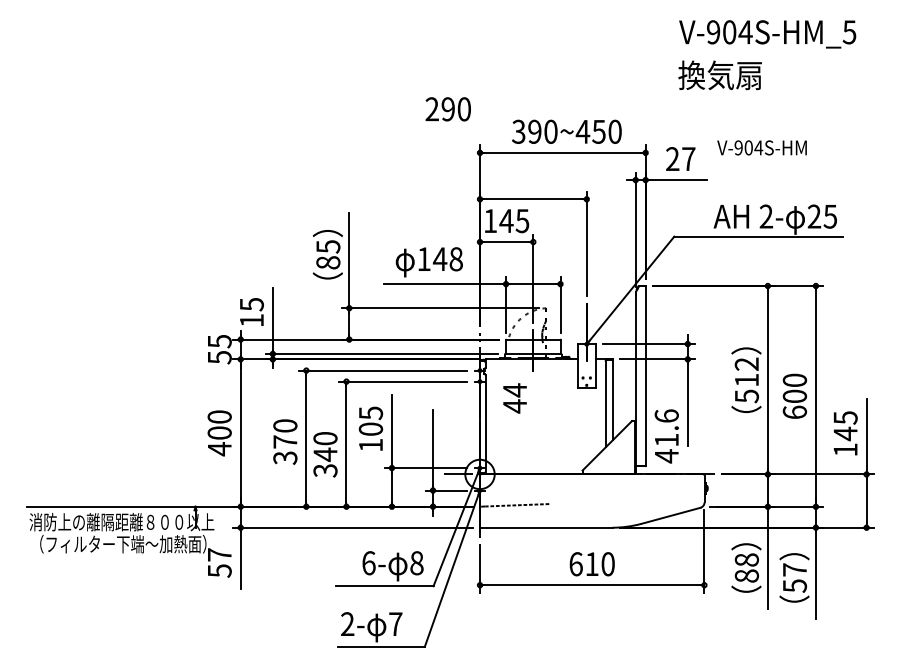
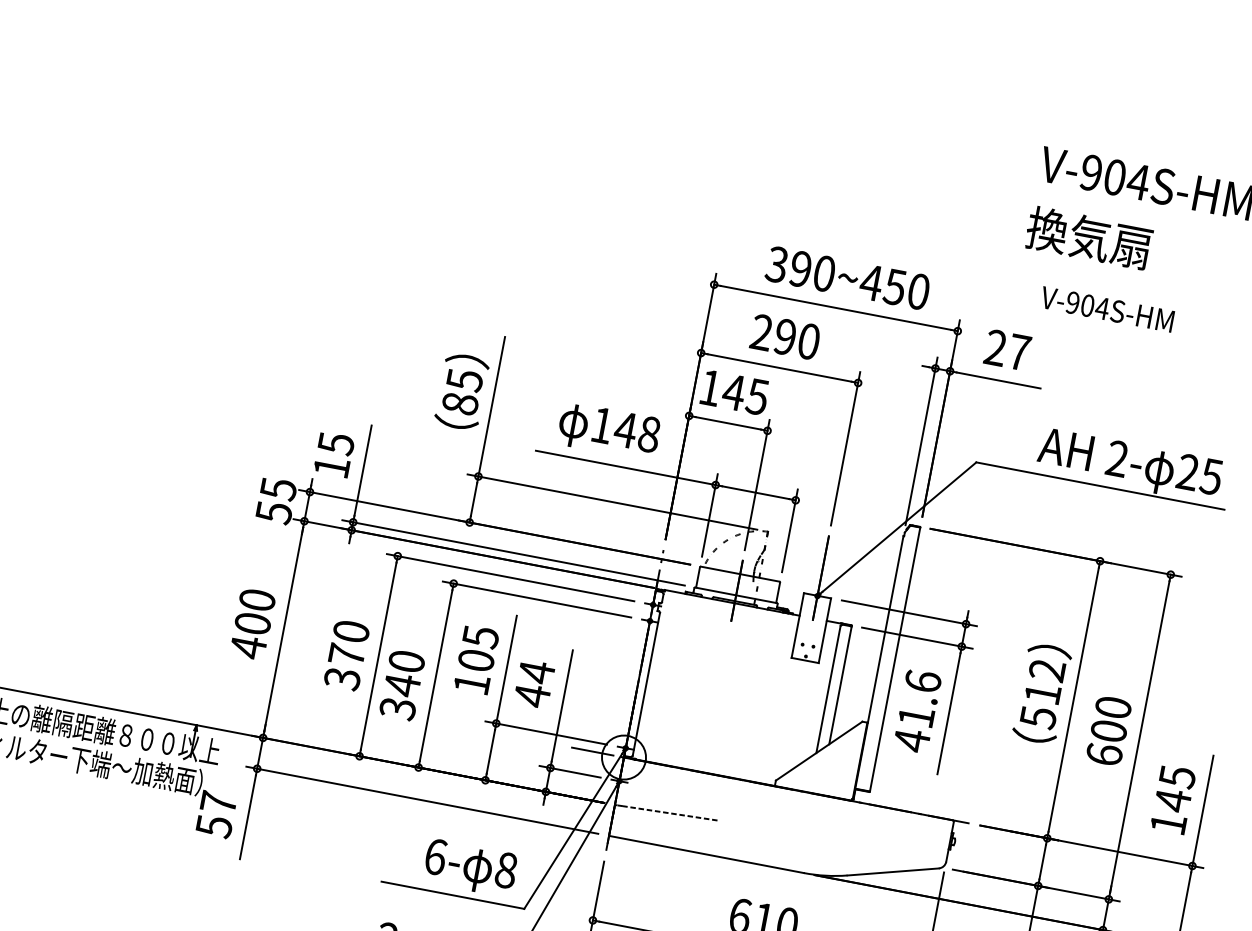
text: (447, 109) -> (784, 337), moved
text: (761, 147) -> (1106, 308), moved
text: (514, 398) -> (533, 684), moved
text: (666, 436) -> (916, 711), moved

